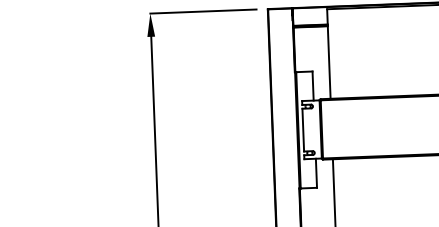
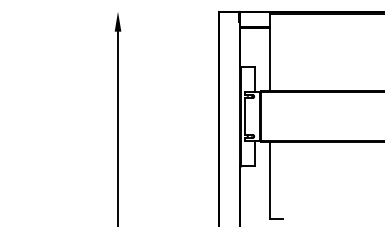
line: (203, 11) -> (163, 11), removed

